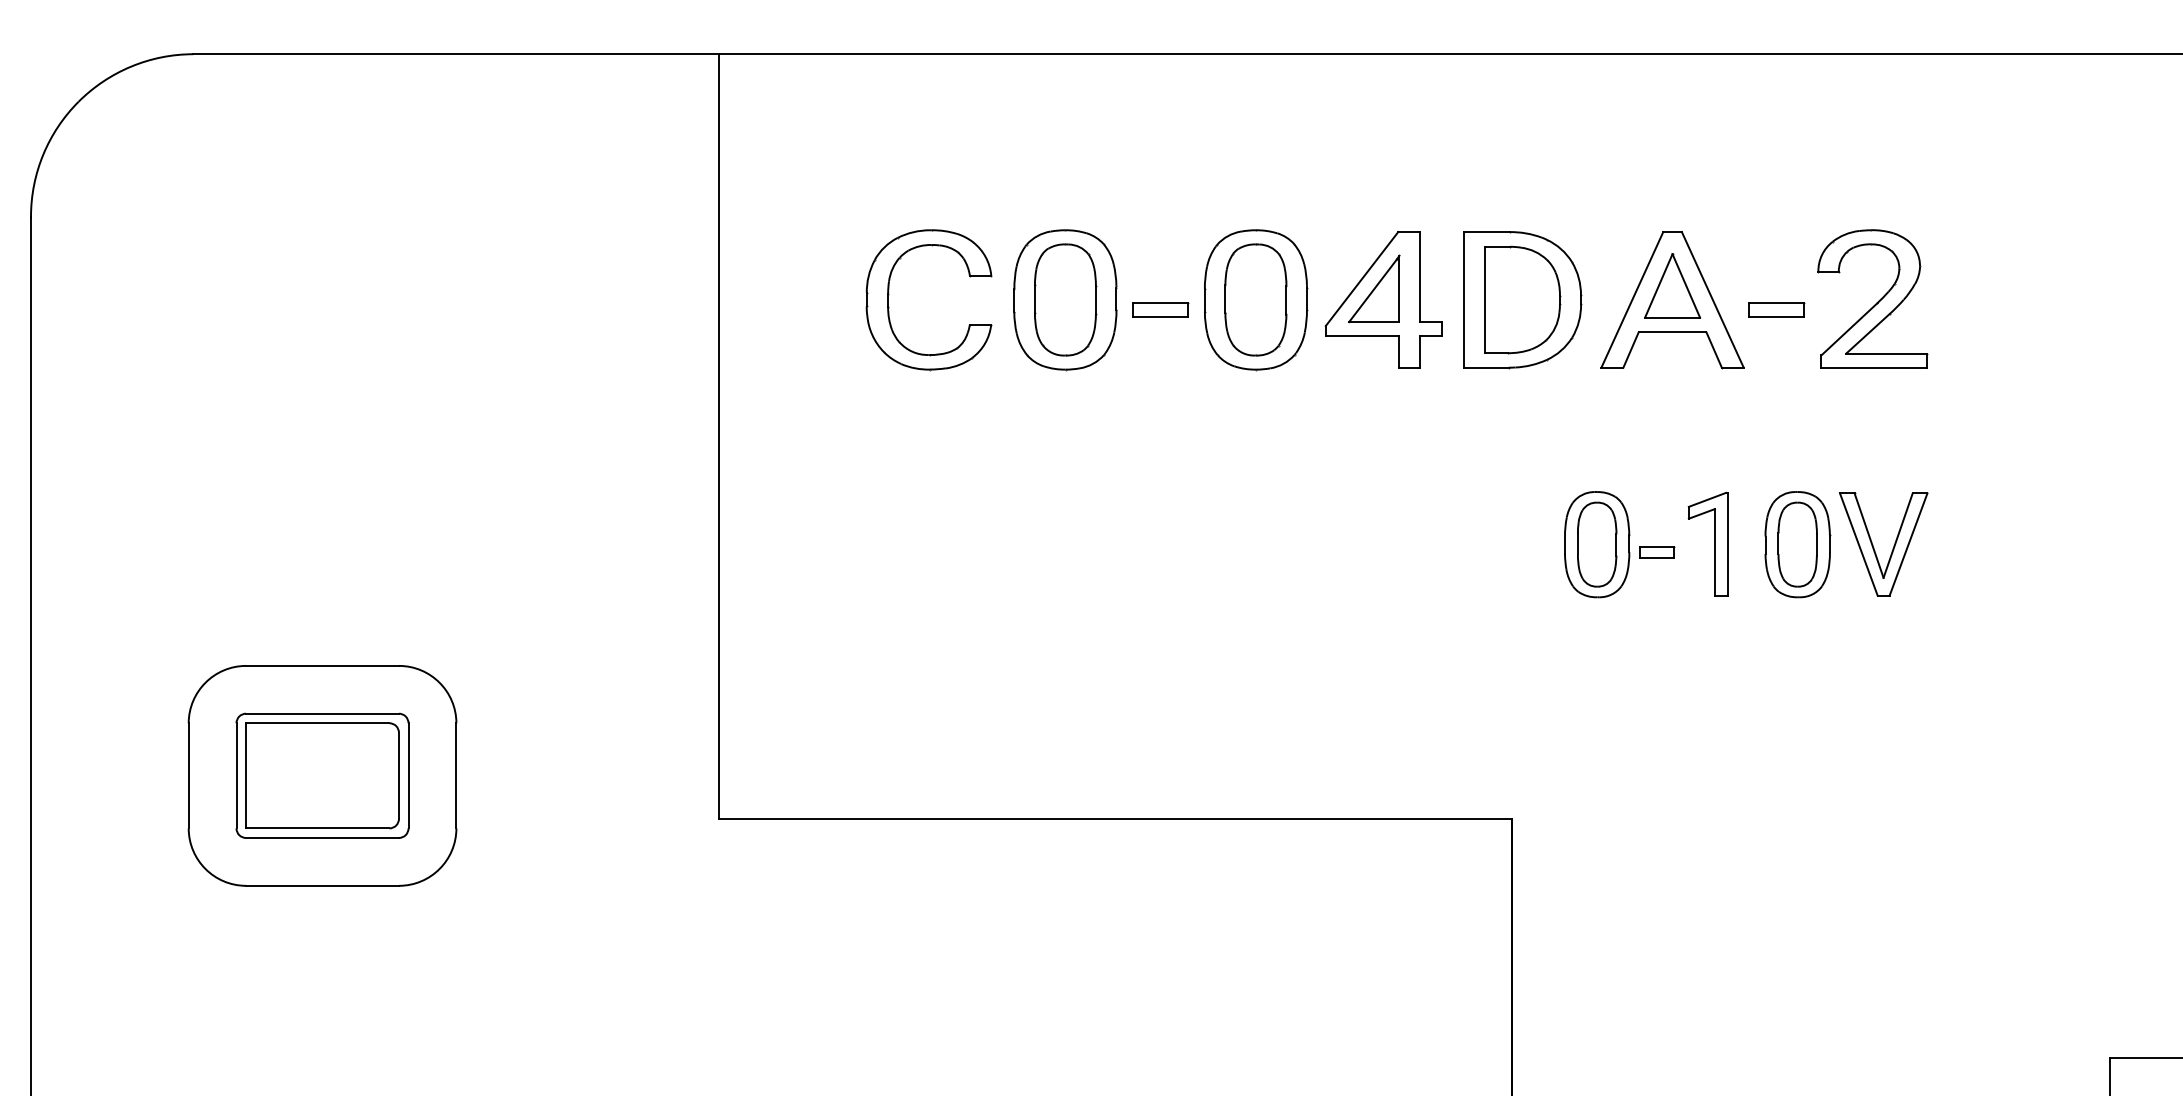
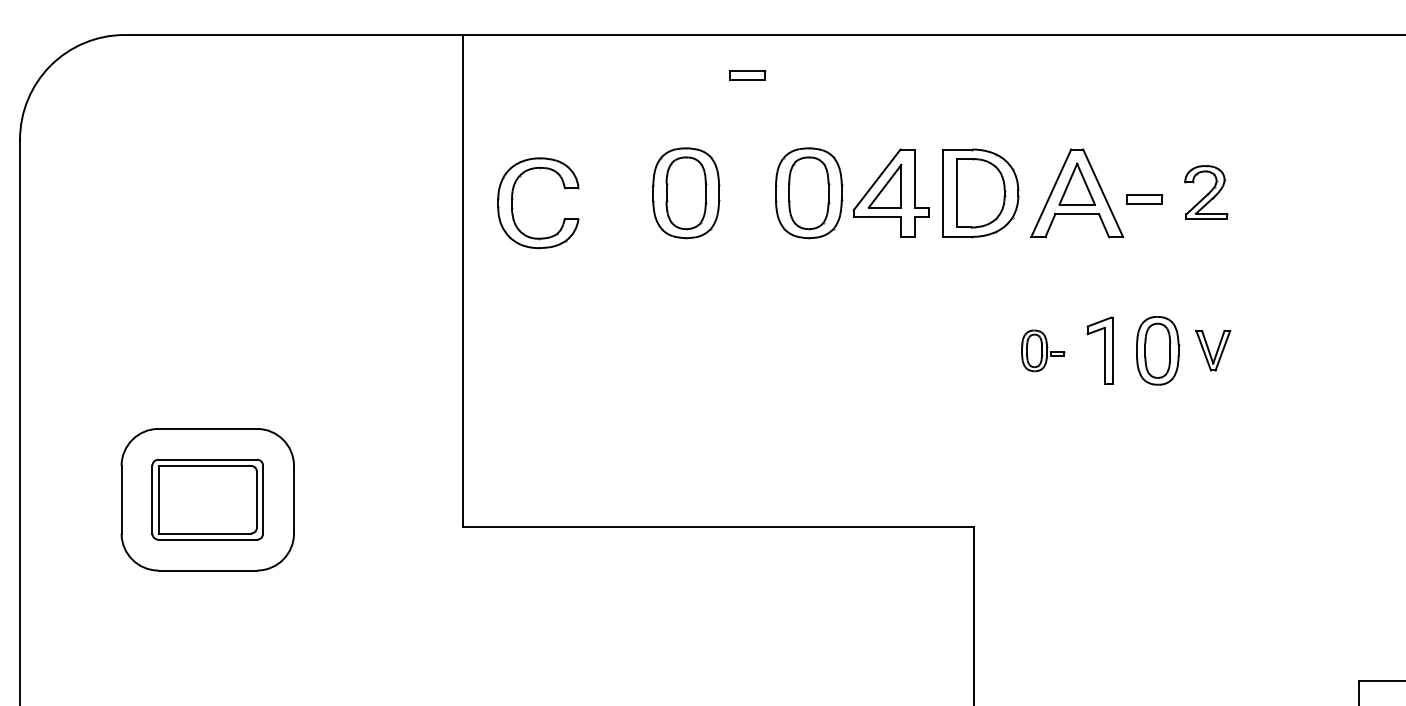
part: (890, 294) -> (513, 199), moved
part: (1873, 298) -> (1206, 192), size x0.6
part: (1160, 309) -> (747, 75), moved
part: (1620, 544) -> (1043, 350), size x0.6
part: (1884, 544) -> (1213, 350), size x0.6

